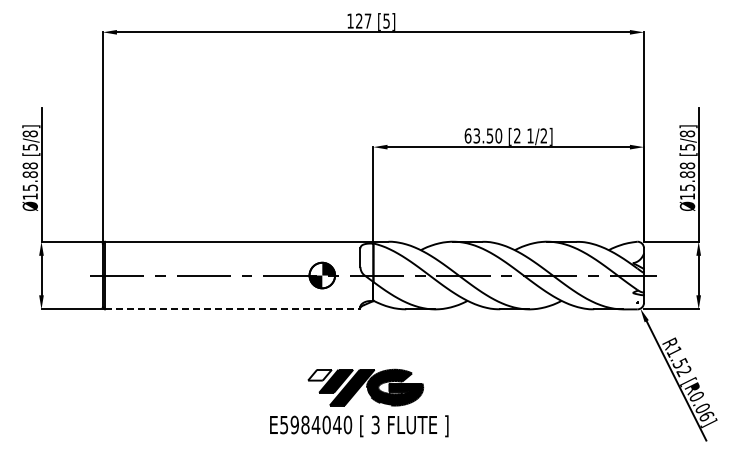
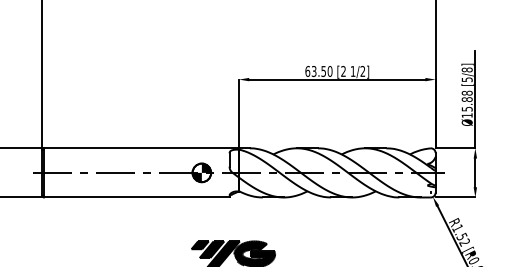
line: (232, 309) -> (136, 197), dashed -> solid
fill: (319, 374) -> (199, 244), added

